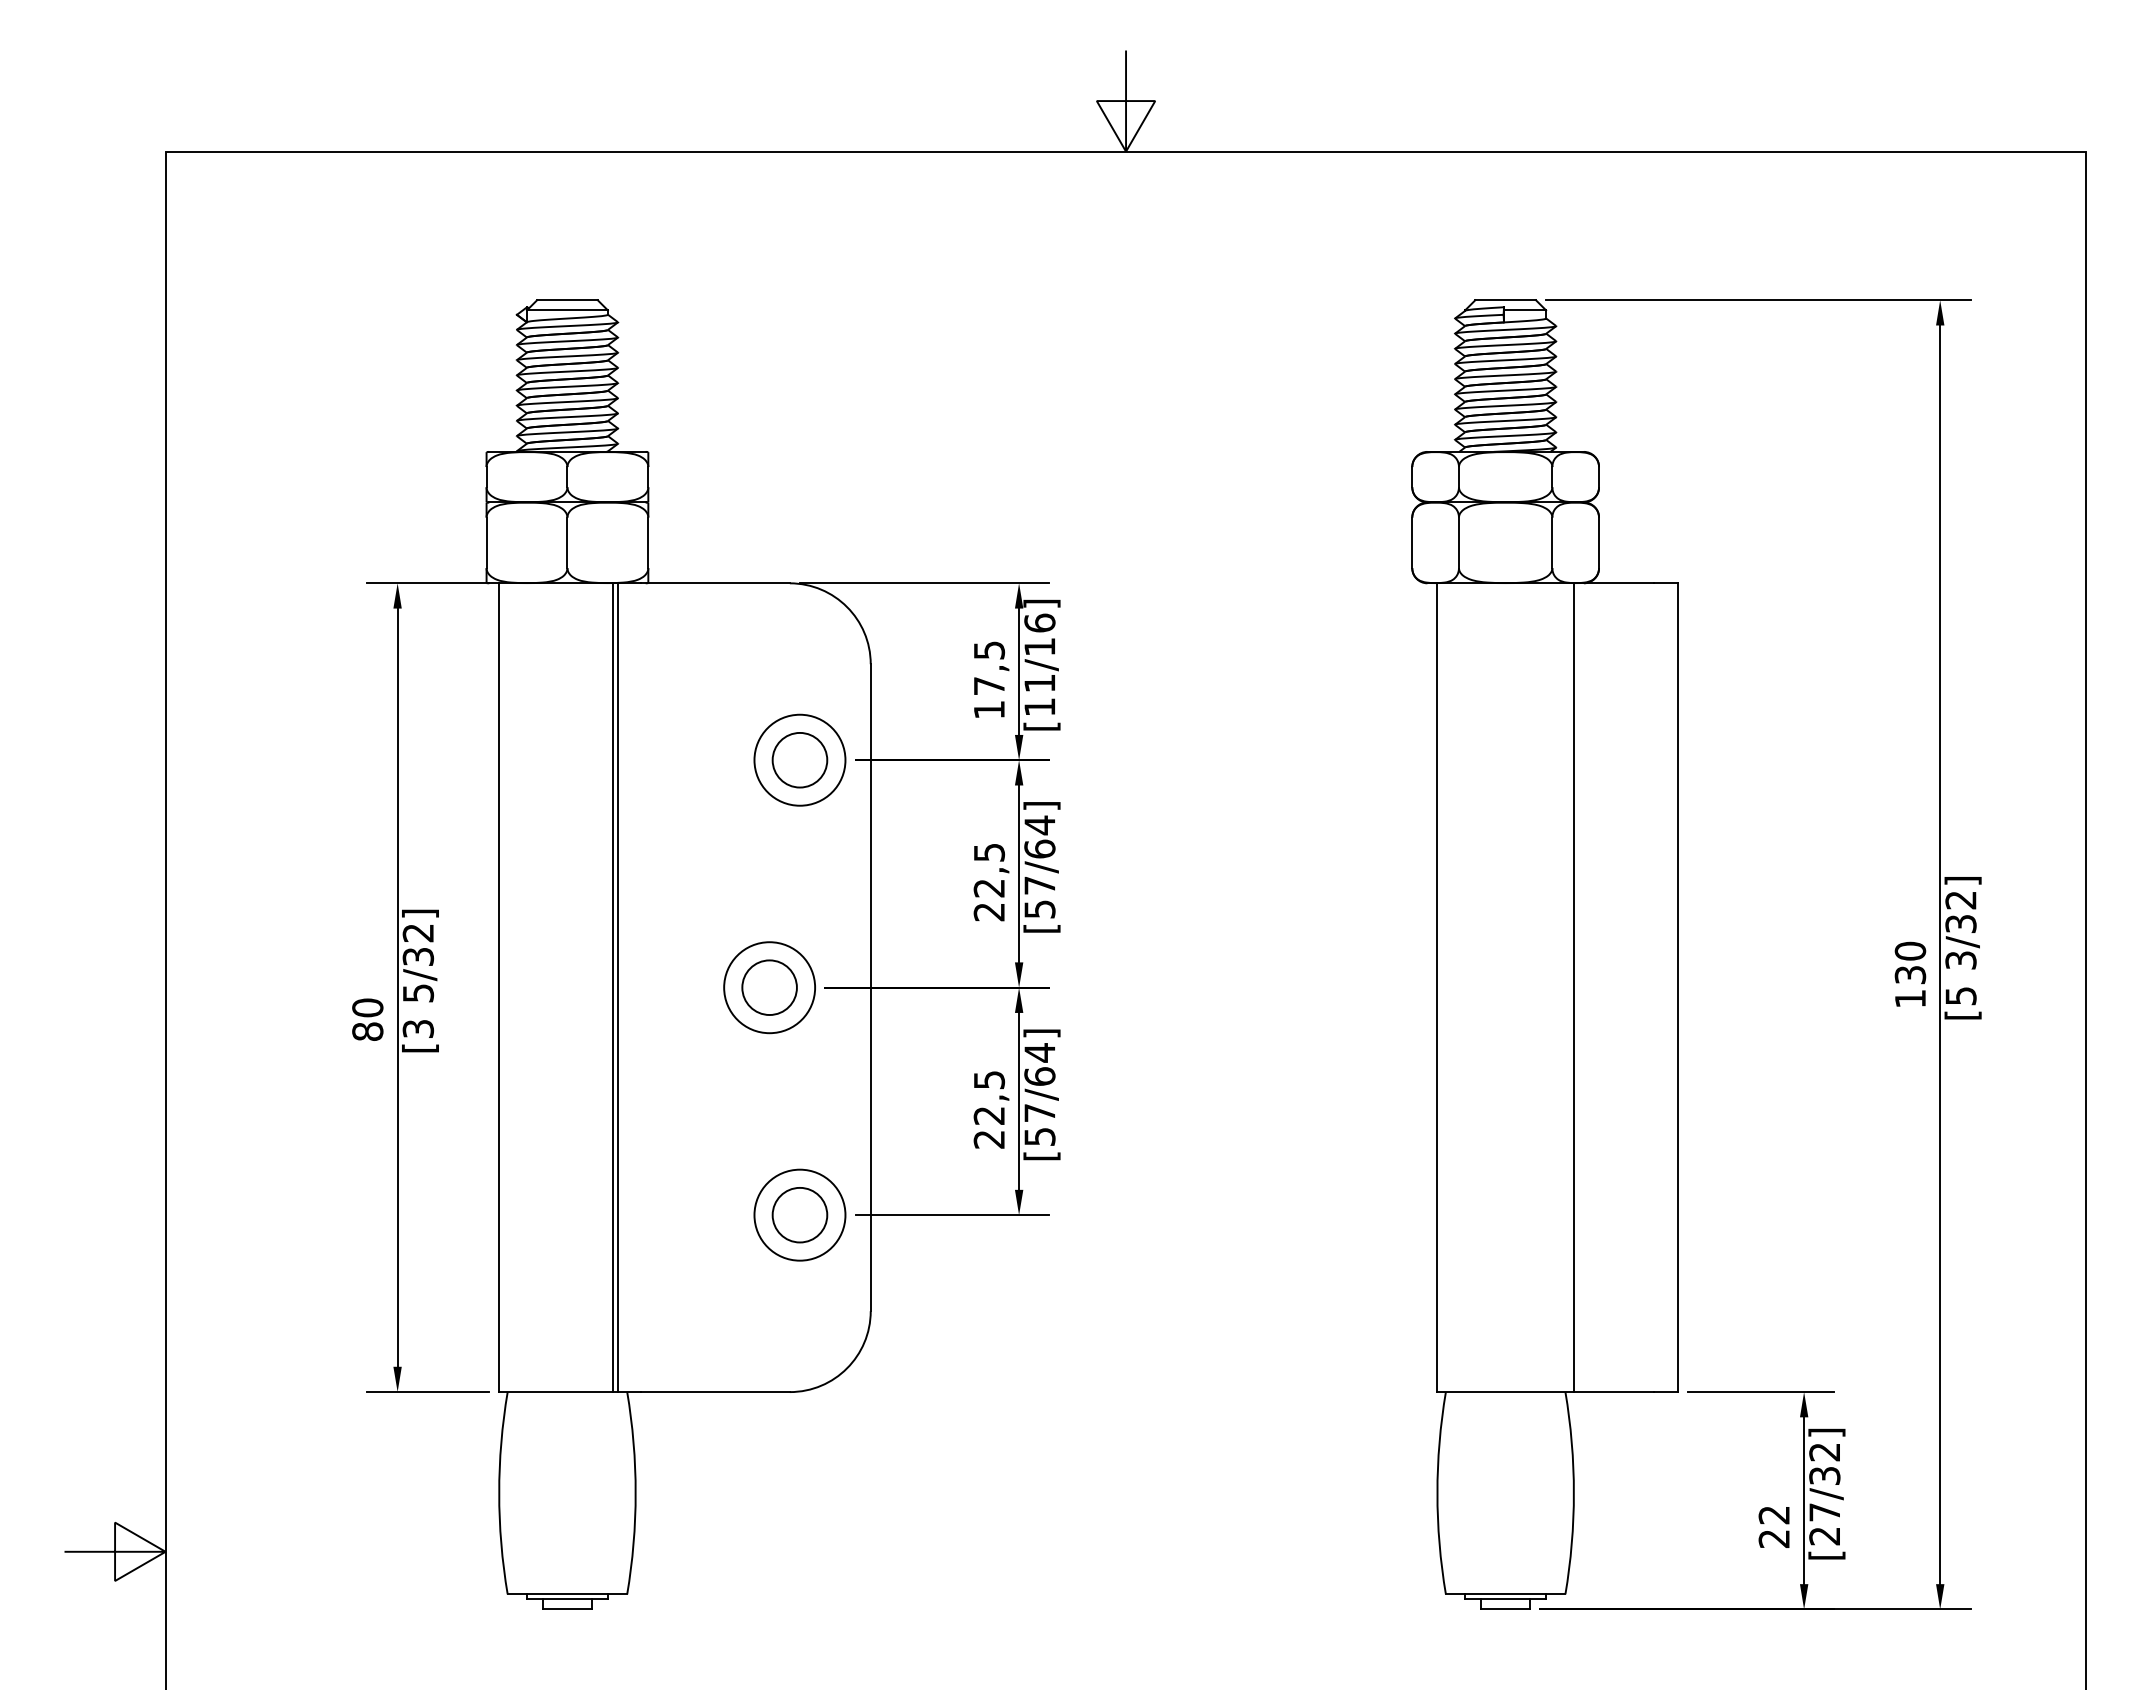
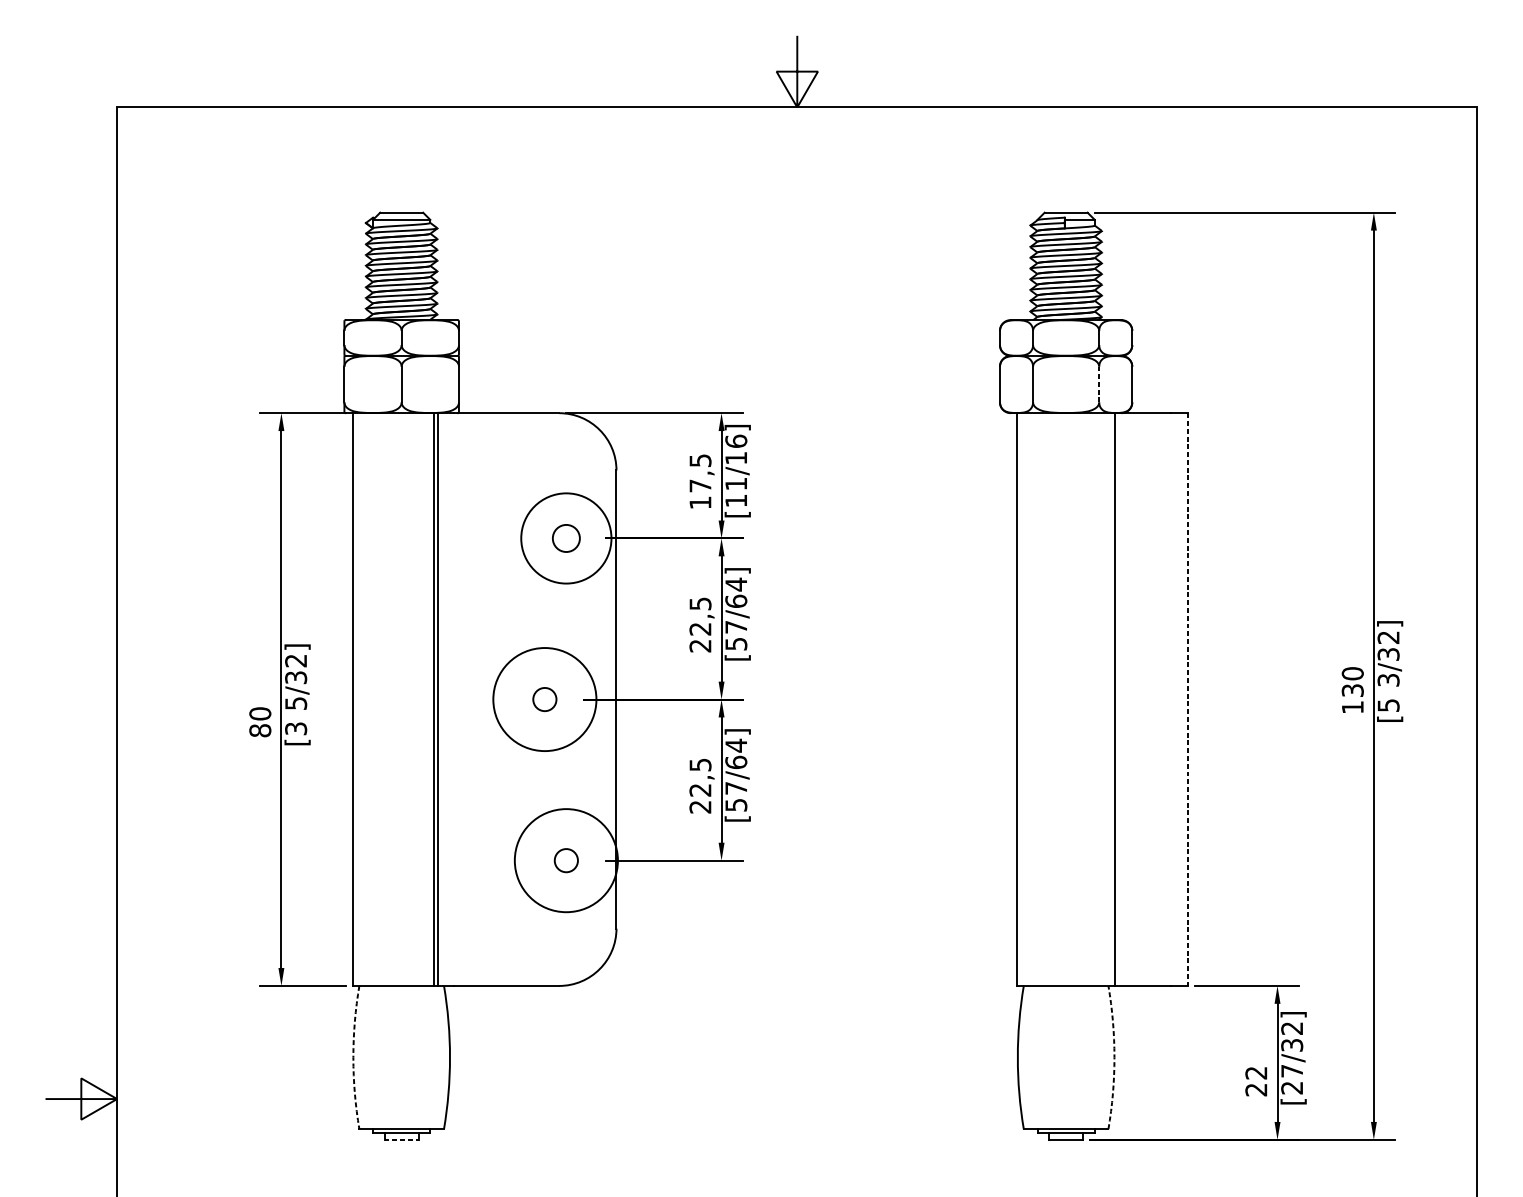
line: (1552, 542) -> (1099, 384), solid -> dashed
circle: (799, 759) -> (566, 537), size x0.7
circle: (799, 759) -> (566, 537), size x1.4
circle: (769, 987) -> (544, 699), size x0.6
circle: (769, 987) -> (544, 699), size x1.6
line: (1677, 988) -> (1187, 700), solid -> dashed
circle: (799, 1214) -> (566, 860), size x0.6
circle: (799, 1214) -> (566, 860), size x1.6
arc: (499, 1493) -> (353, 1057), solid -> dashed
arc: (1573, 1493) -> (1114, 1057), solid -> dashed
line: (567, 1609) -> (401, 1139), solid -> dashed

